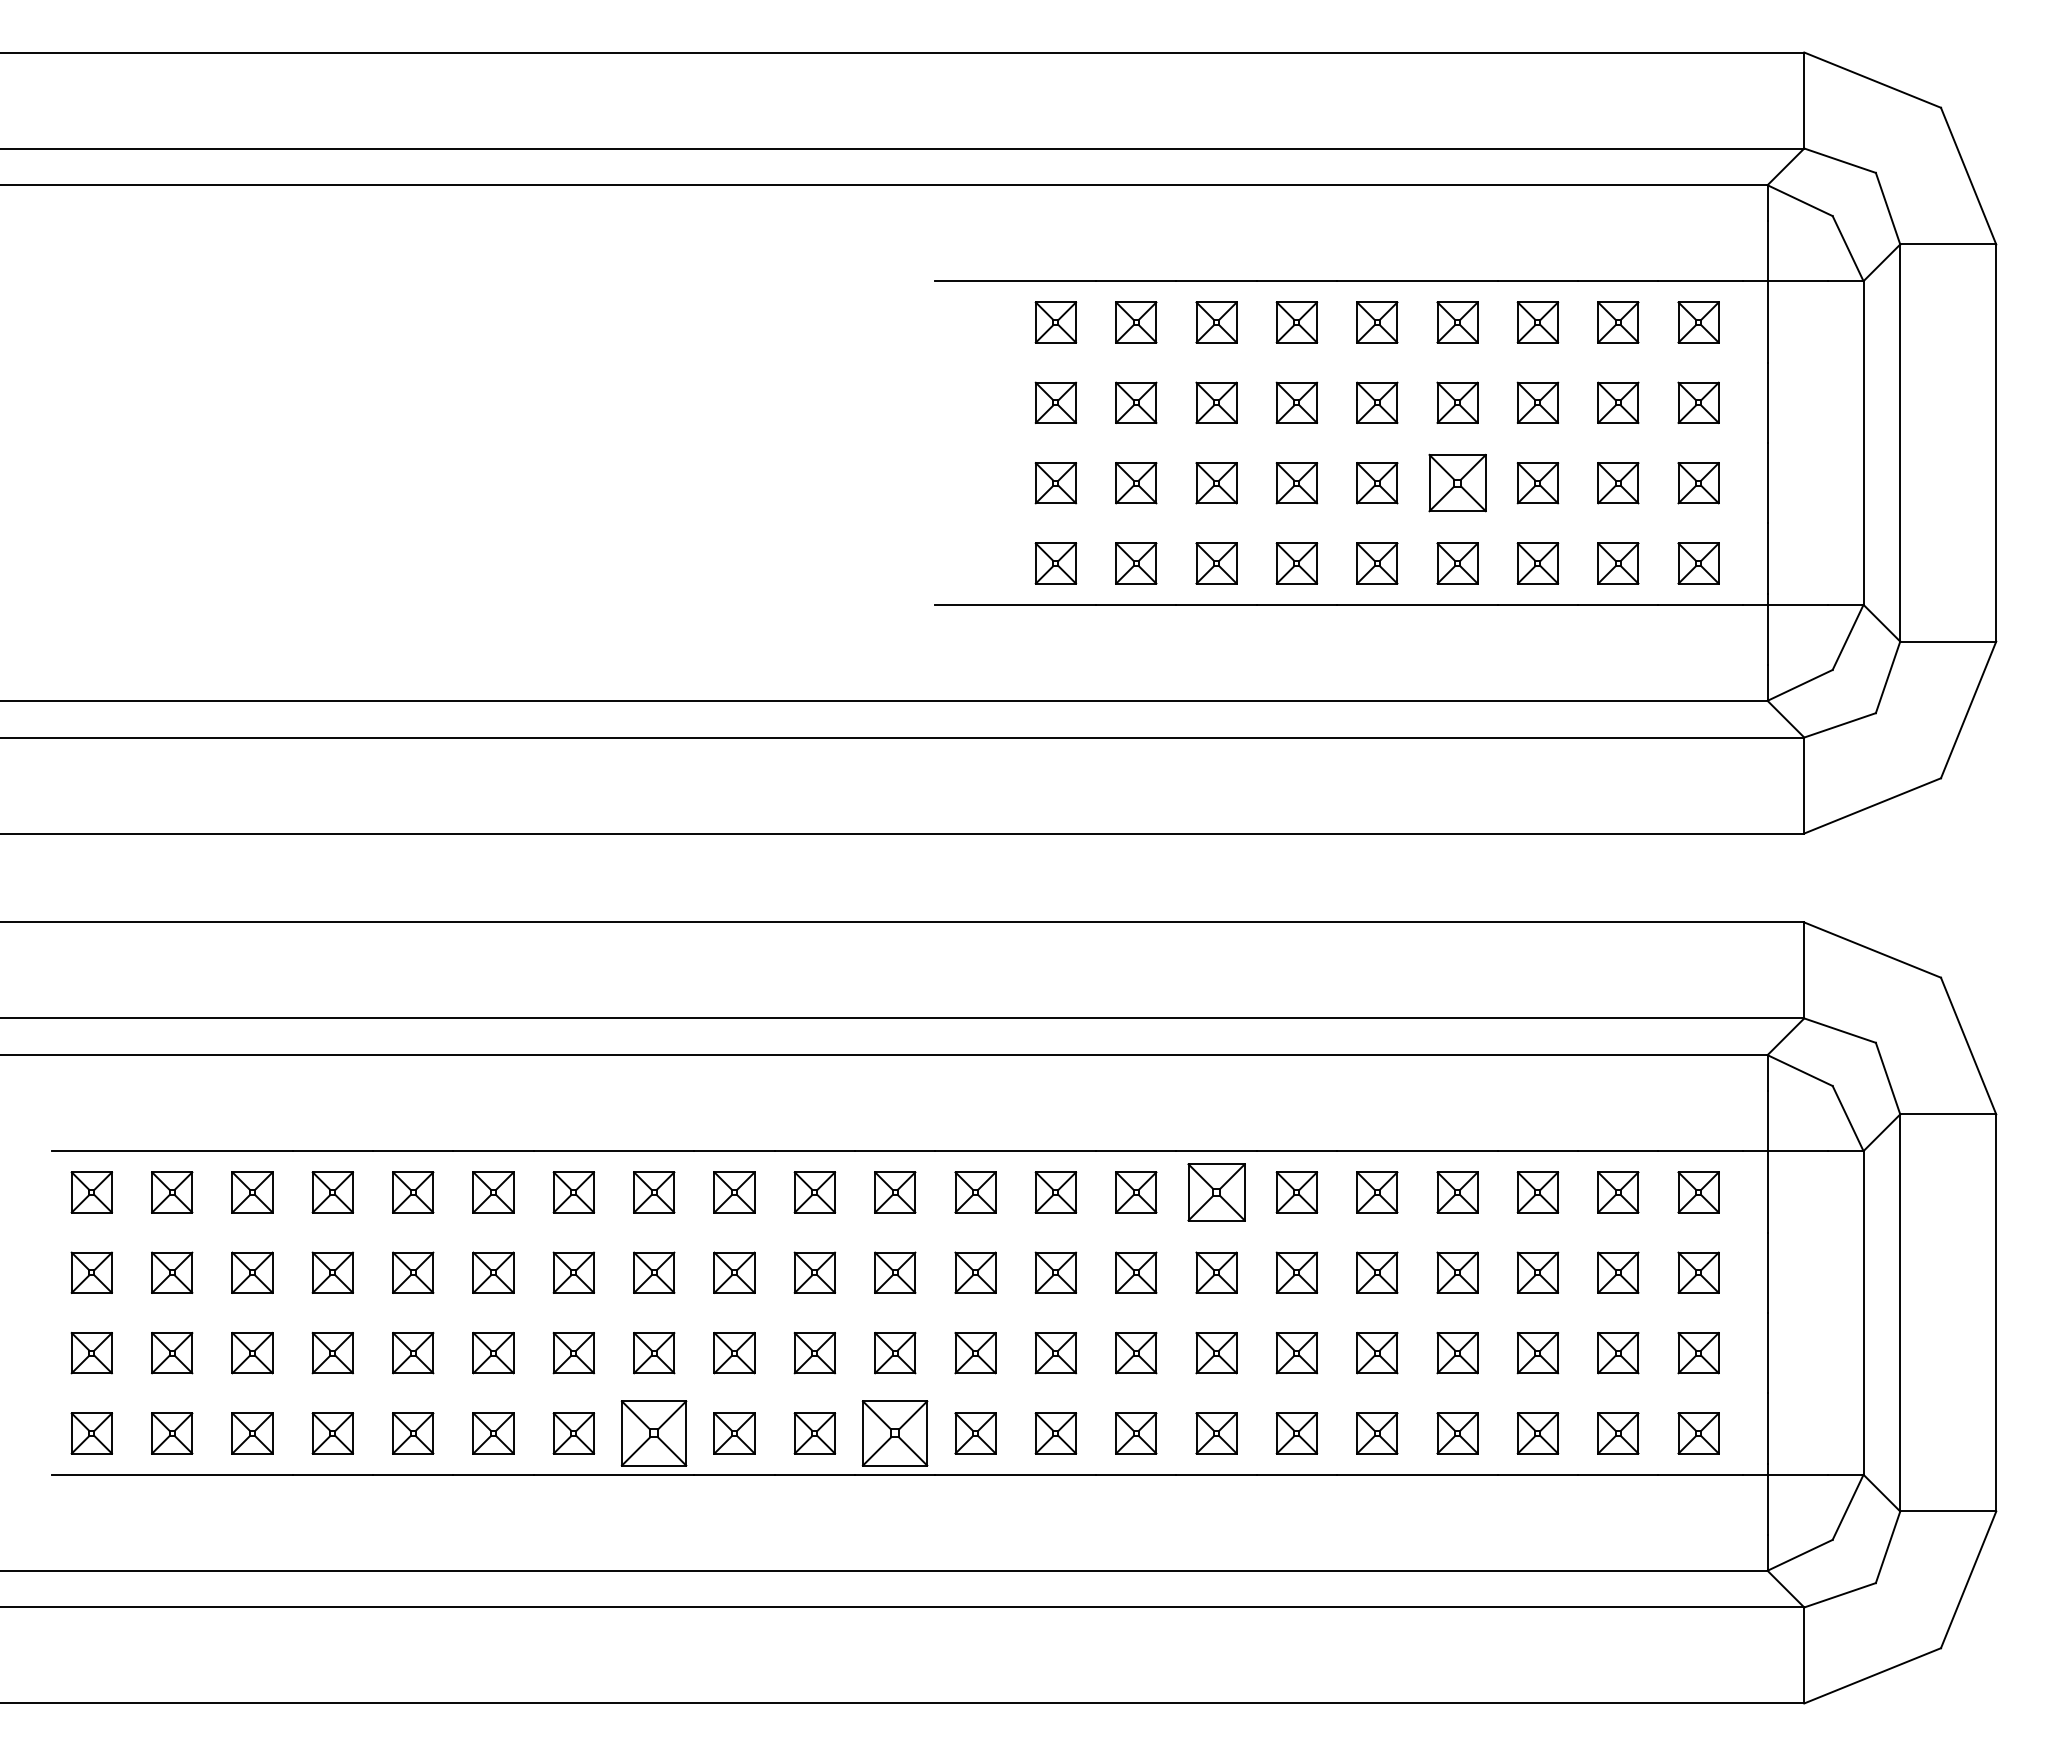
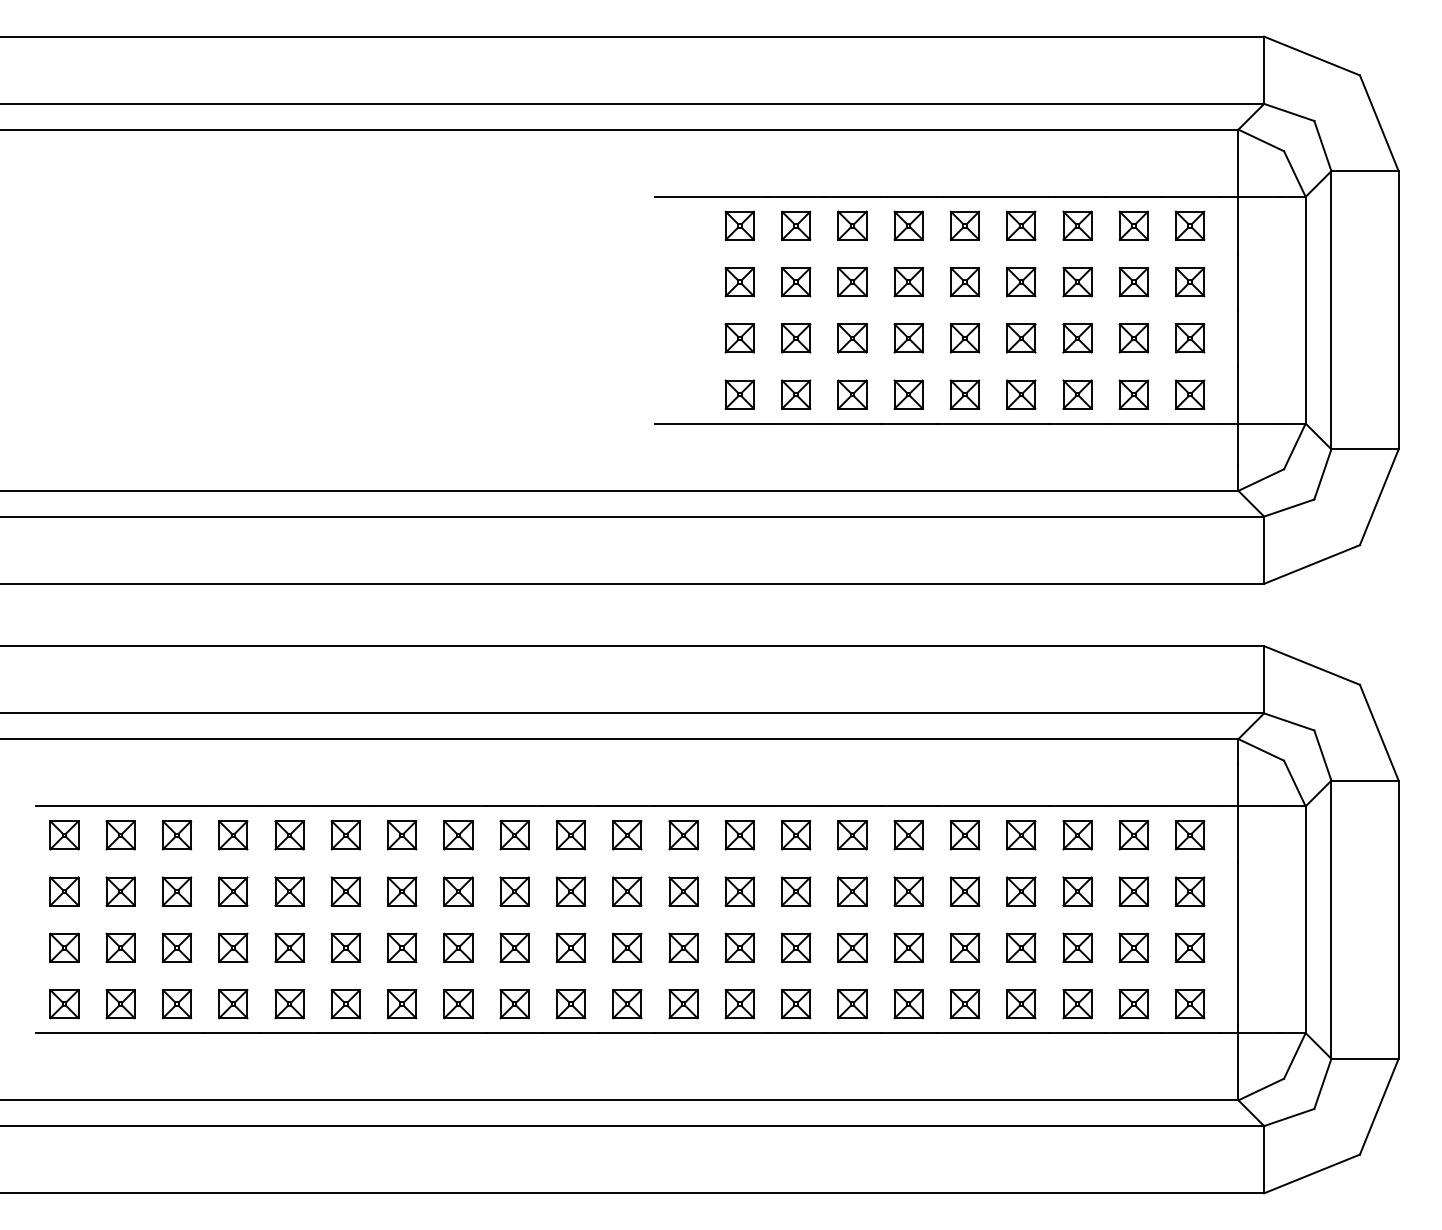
part: (1457, 483) -> (1021, 338), size x0.71
part: (1216, 1192) -> (852, 835), size x0.71
part: (654, 1433) -> (458, 1004), size x0.62
part: (895, 1433) -> (627, 1004), size x0.62

